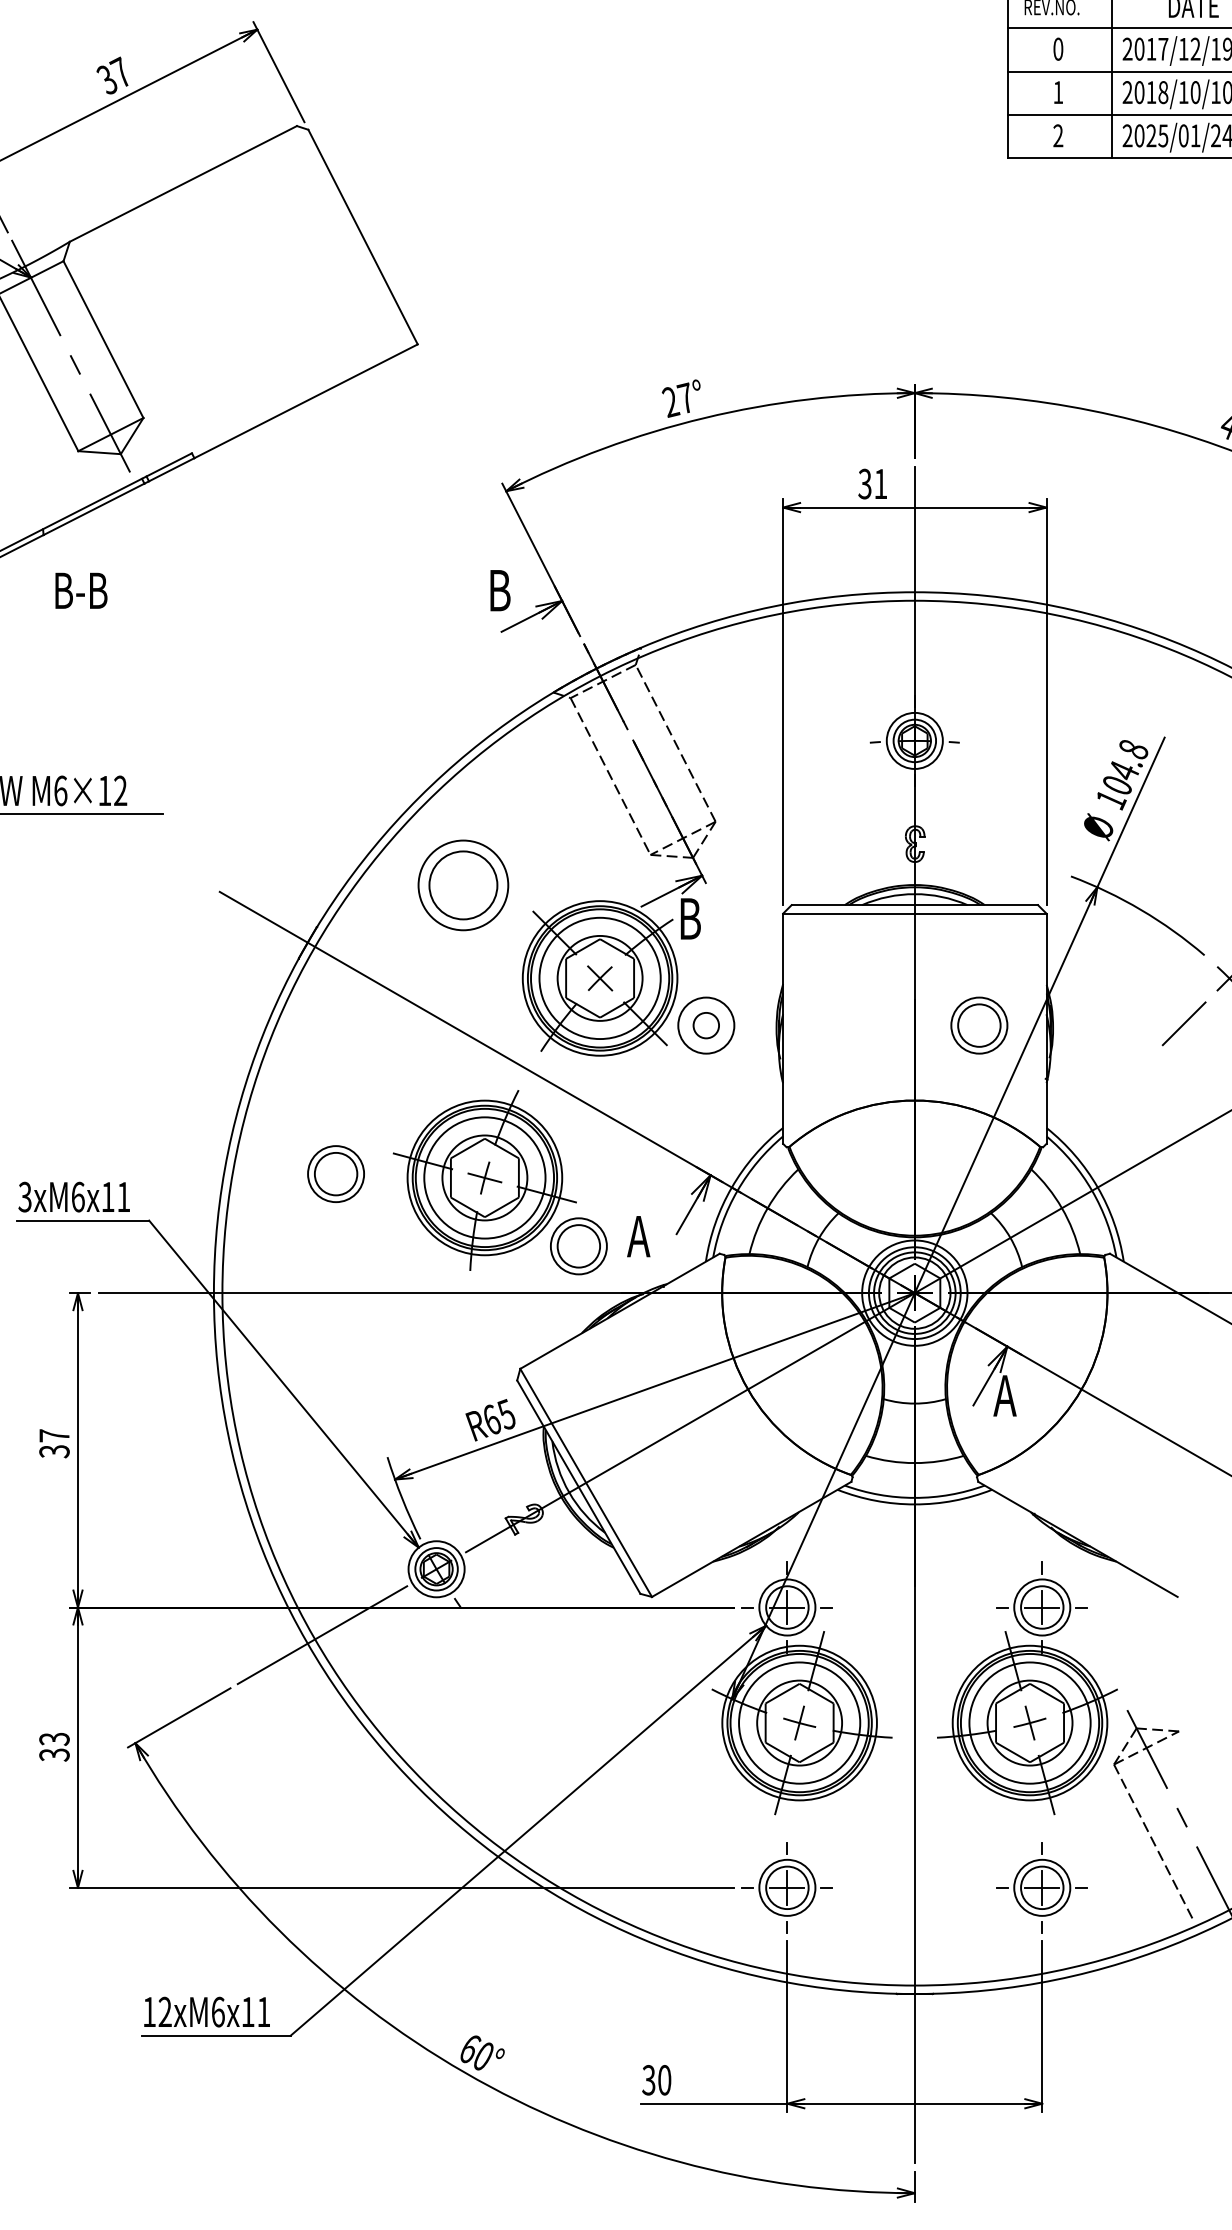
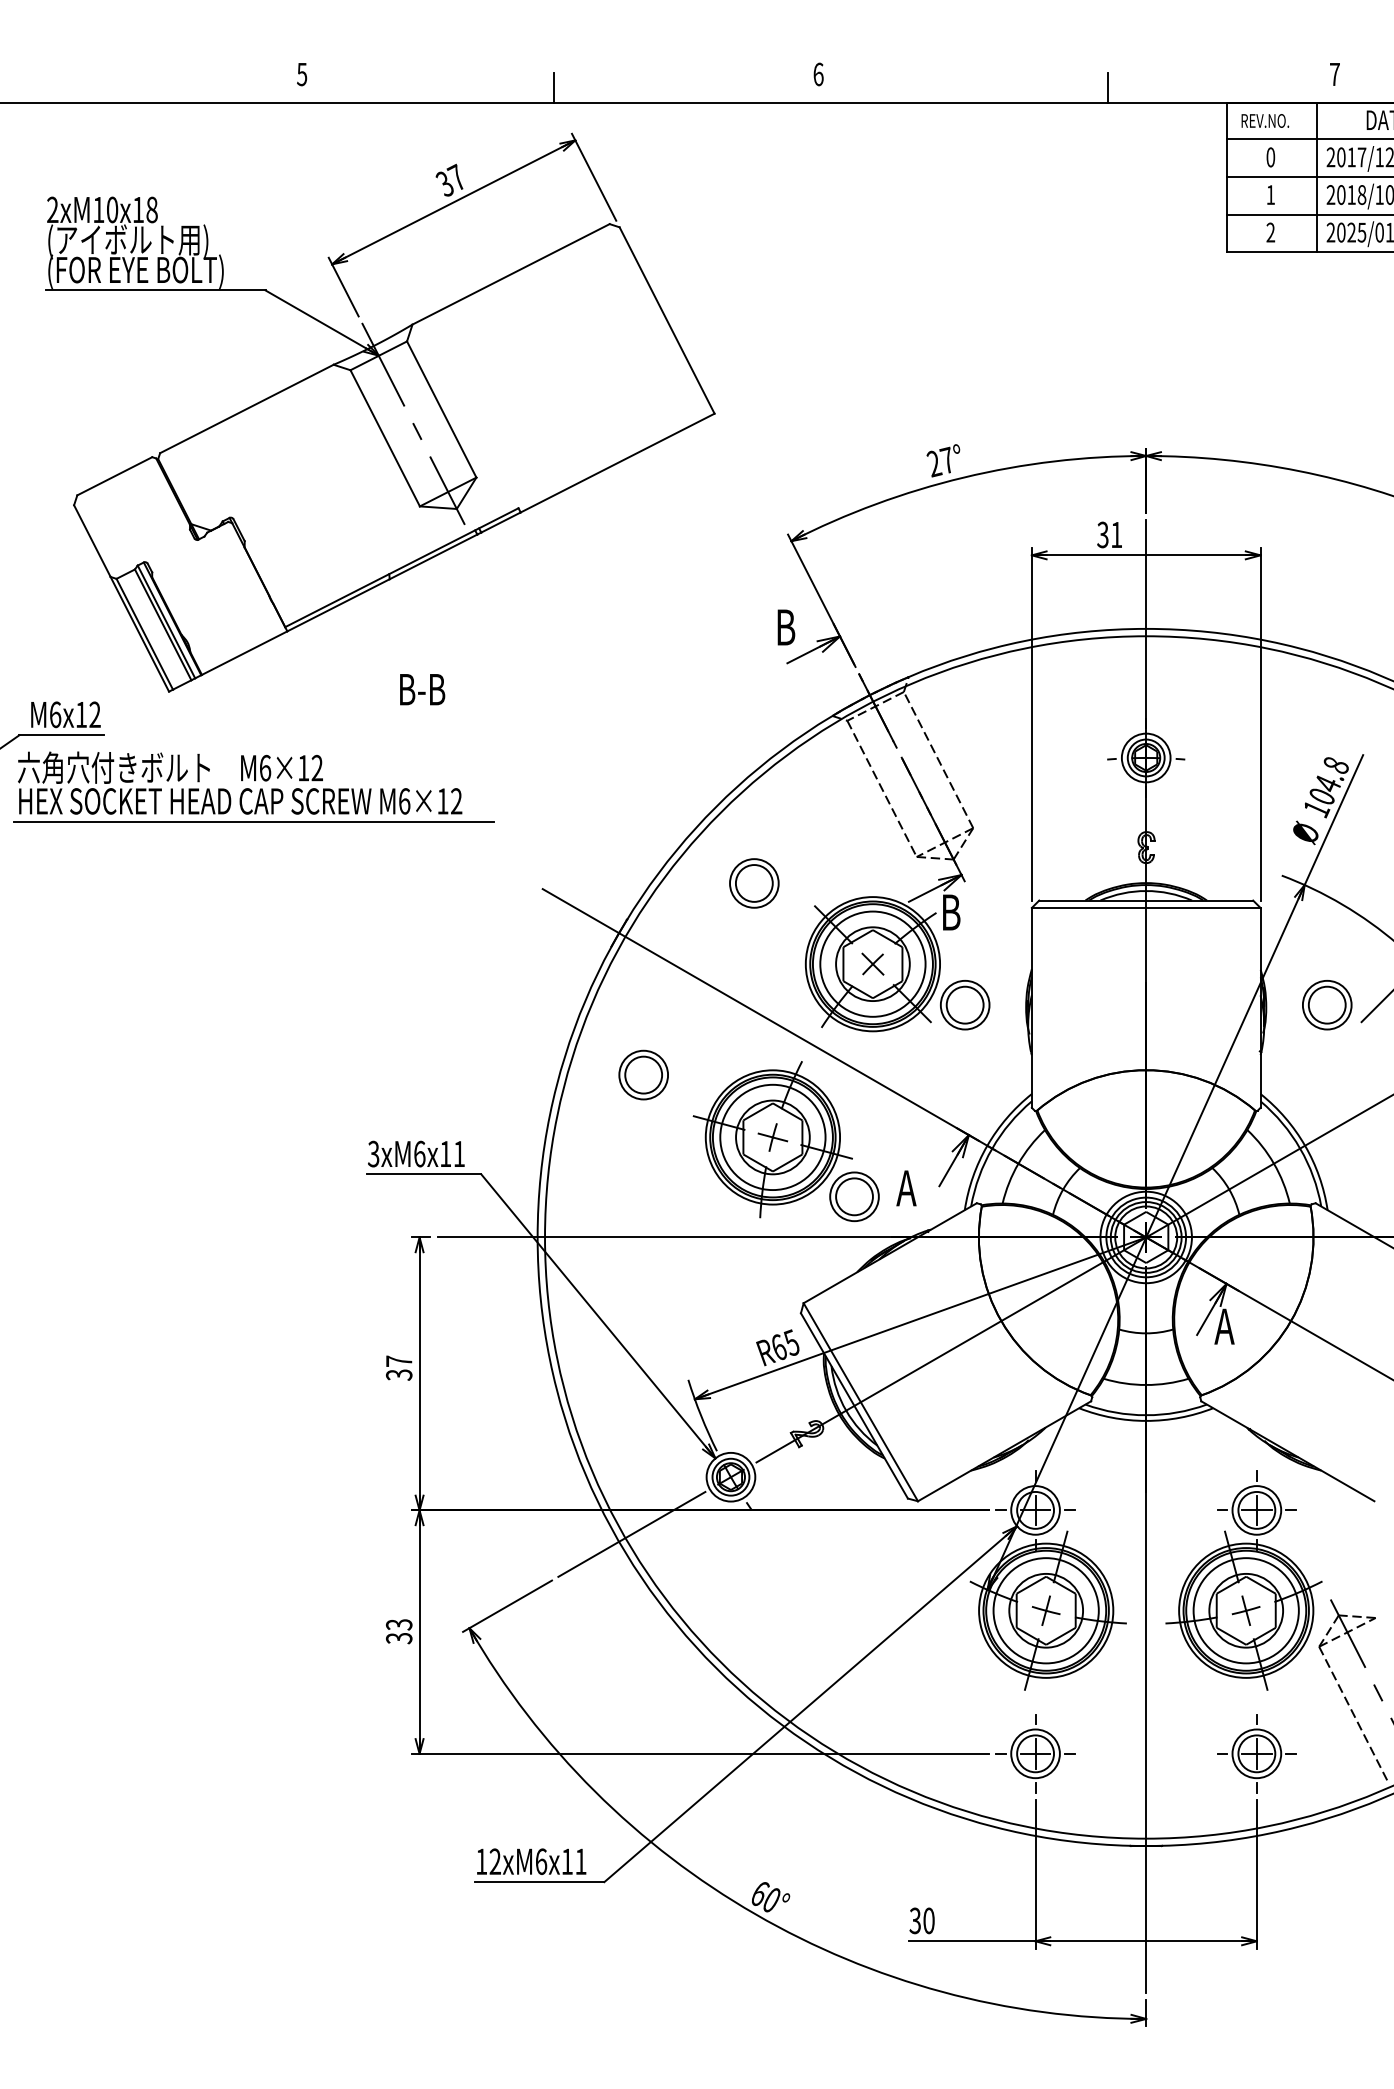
text: (81, 590) -> (422, 689), moved
part: (463, 885) -> (754, 883), size x0.62
circle: (705, 1024) -> (964, 1004), size x1.67
part: (979, 1025) -> (1327, 1005), moved
part: (335, 1173) -> (643, 1074), moved

